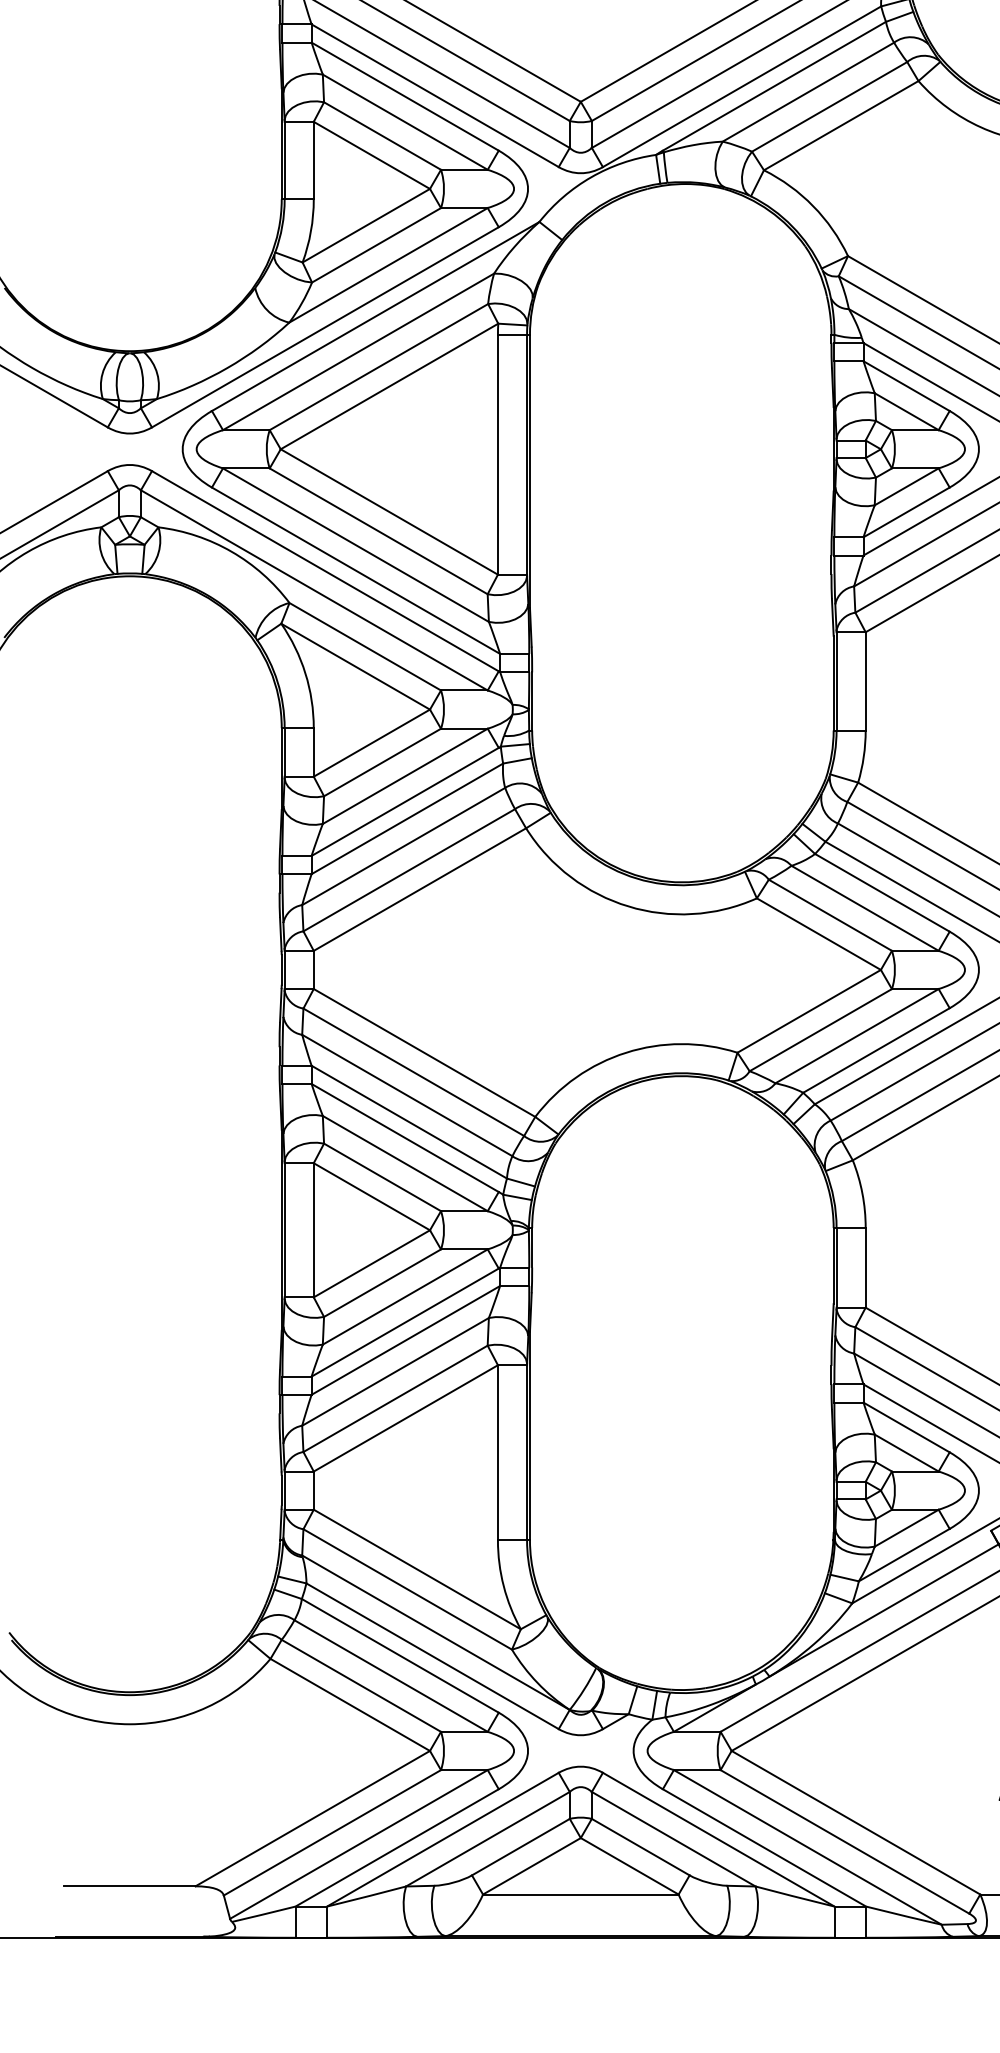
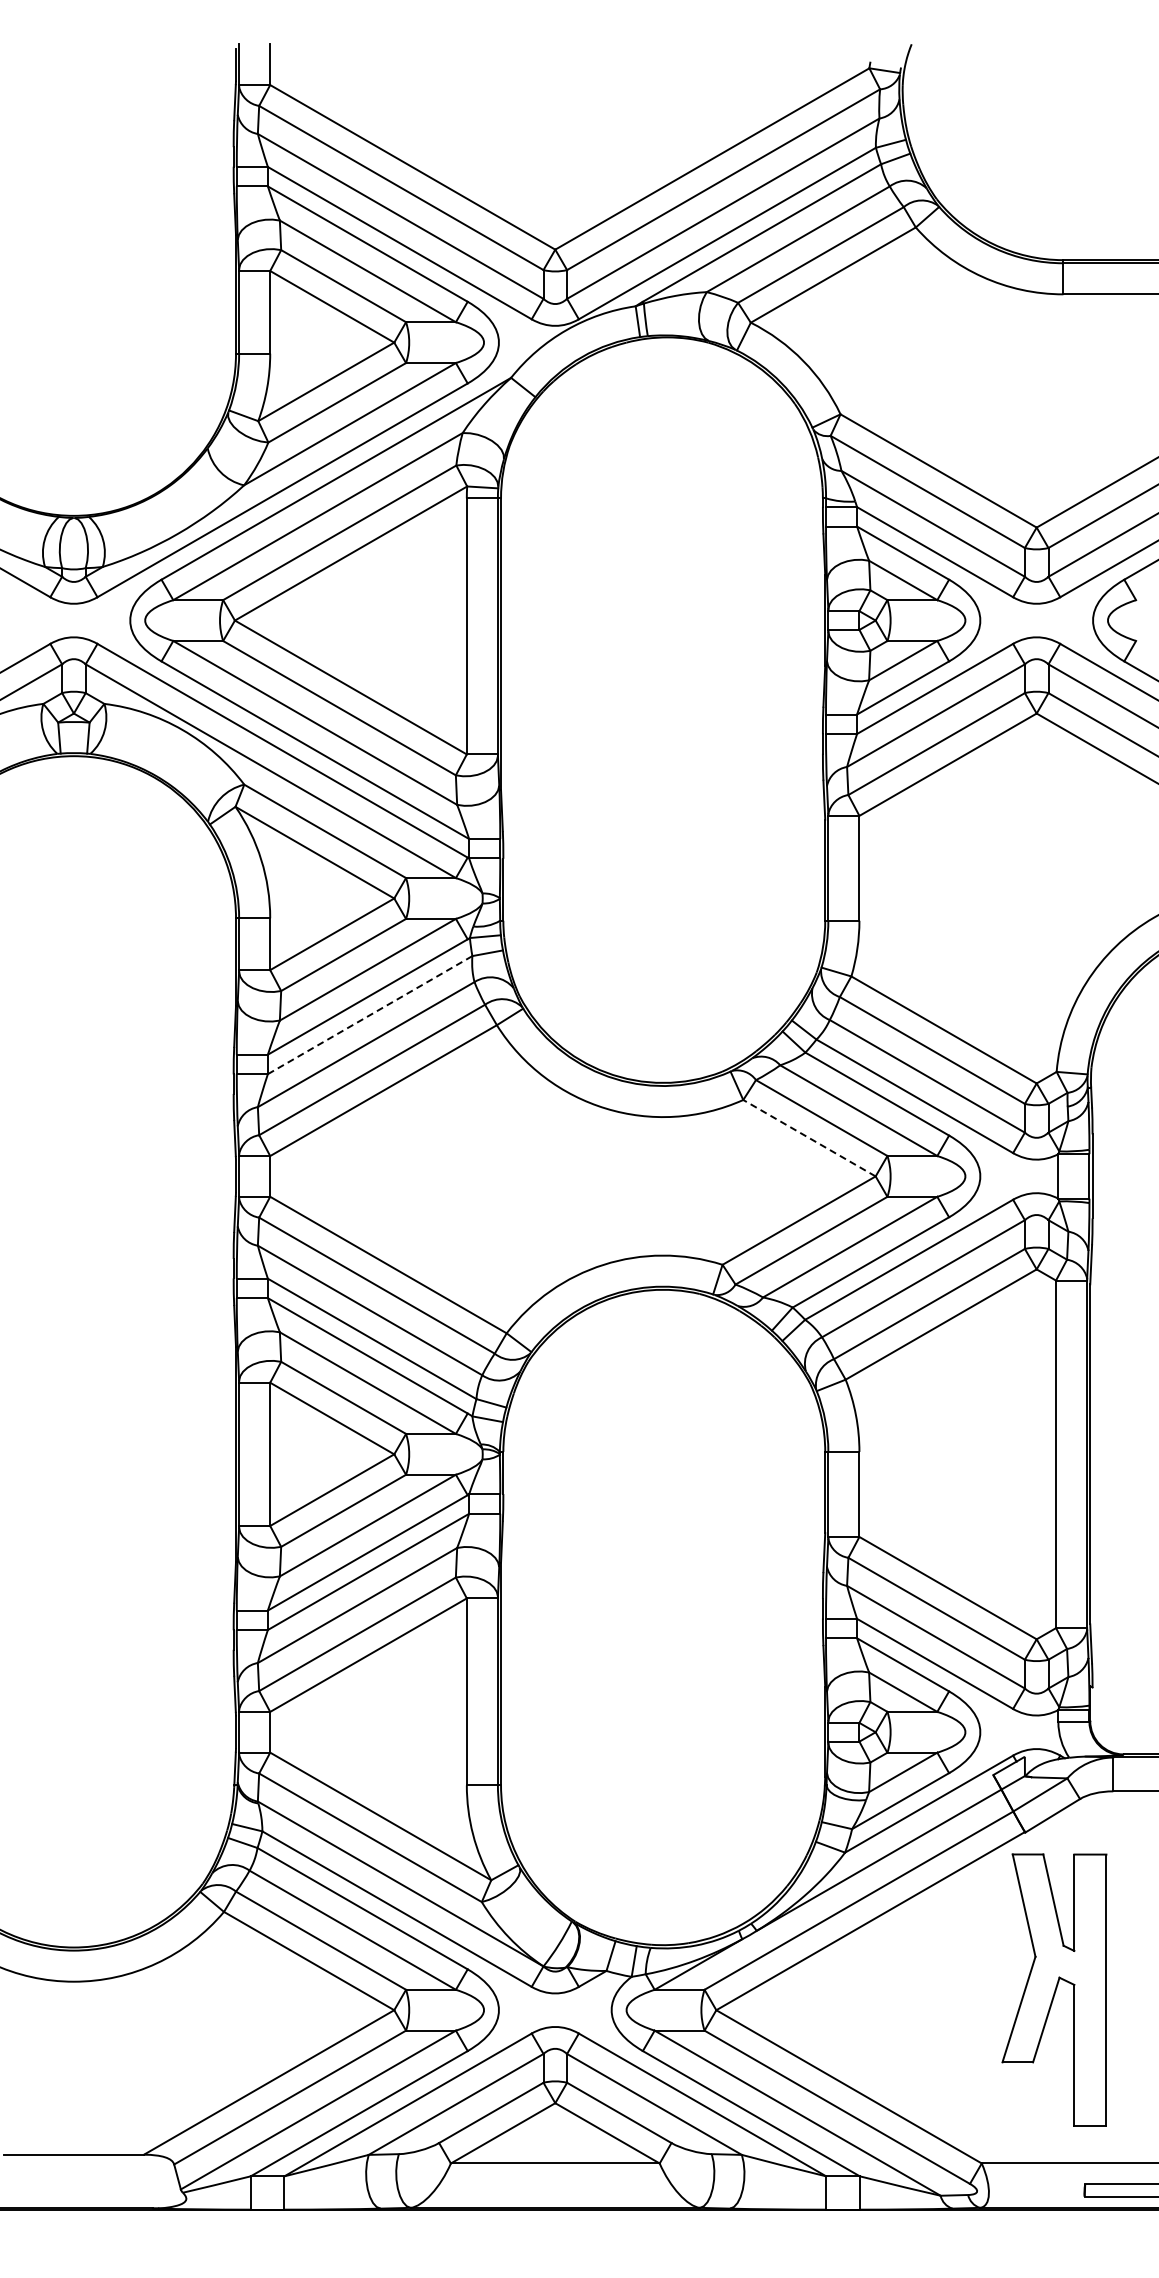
line: (407, 818) -> (370, 1014), solid -> dashed
line: (818, 933) -> (809, 1137), solid -> dashed

